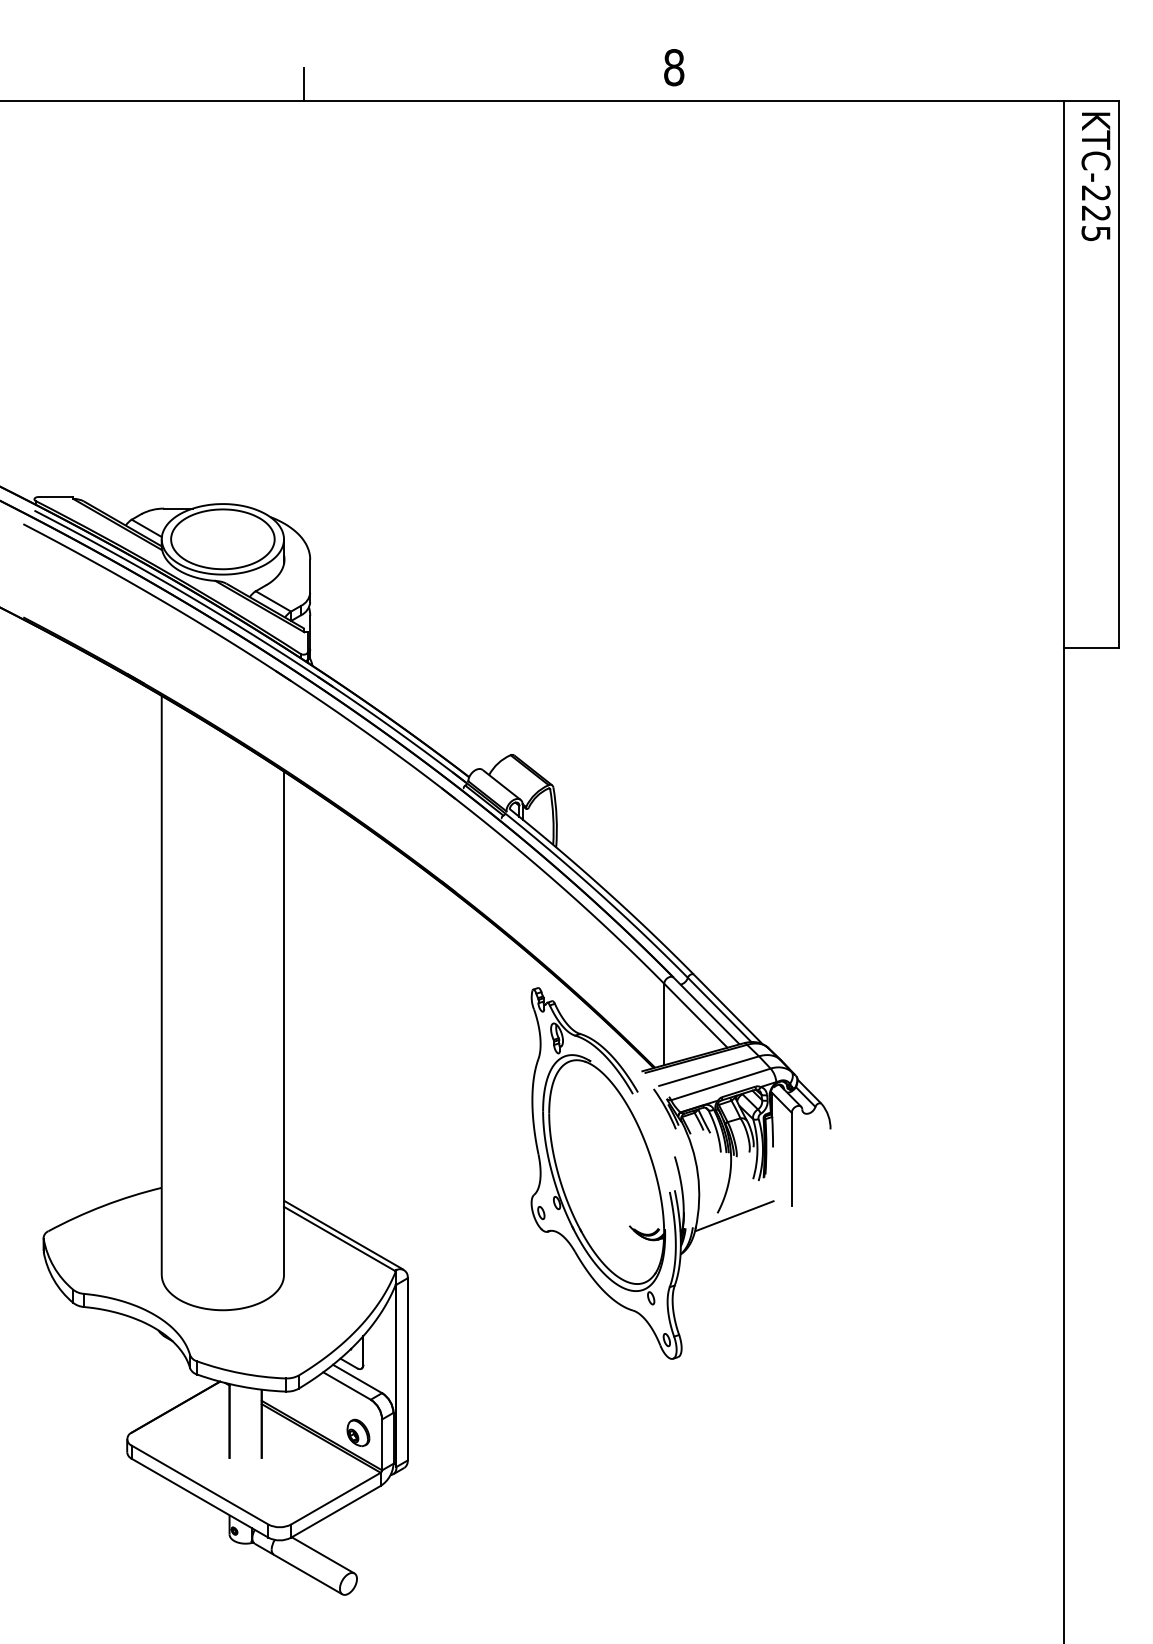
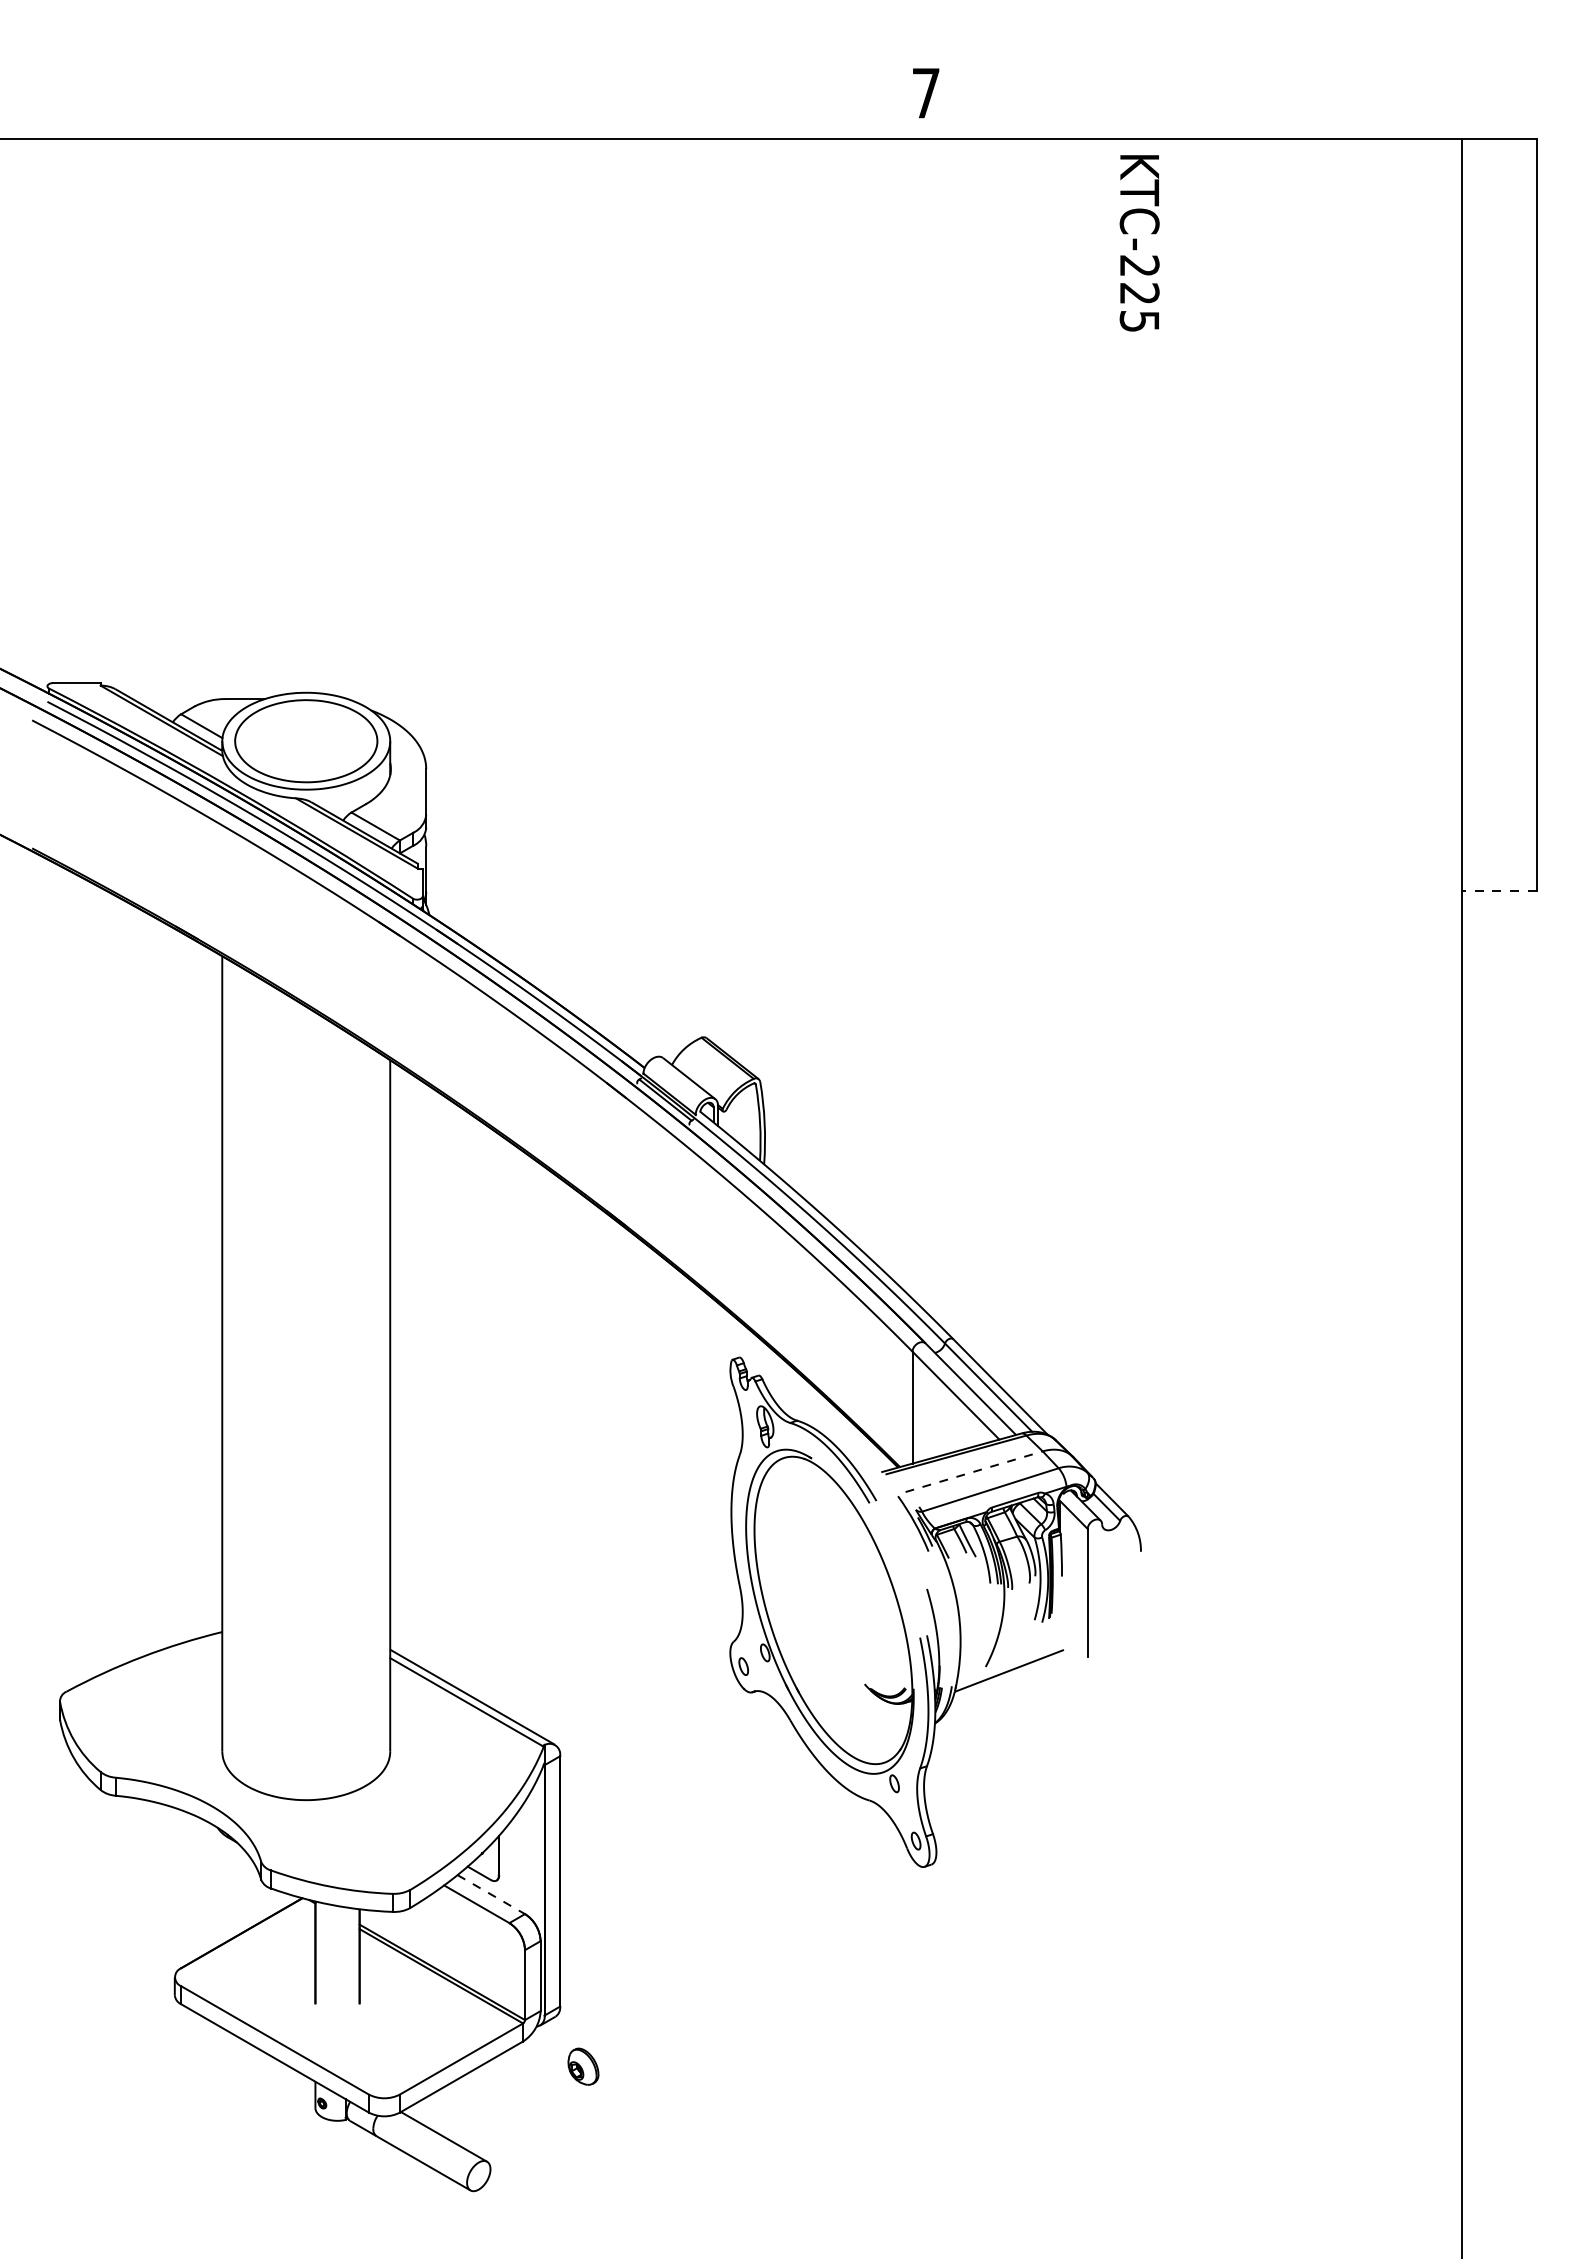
text: (674, 67) -> (926, 93), 8 -> 7
line: (303, 83) -> (417, 115), removed
text: (1095, 176) -> (1139, 243), moved
line: (1090, 648) -> (1498, 890), solid -> dashed
line: (709, 1070) -> (974, 1471), solid -> dashed
line: (357, 1378) -> (491, 1894), solid -> dashed
part: (358, 1432) -> (583, 2066), moved

